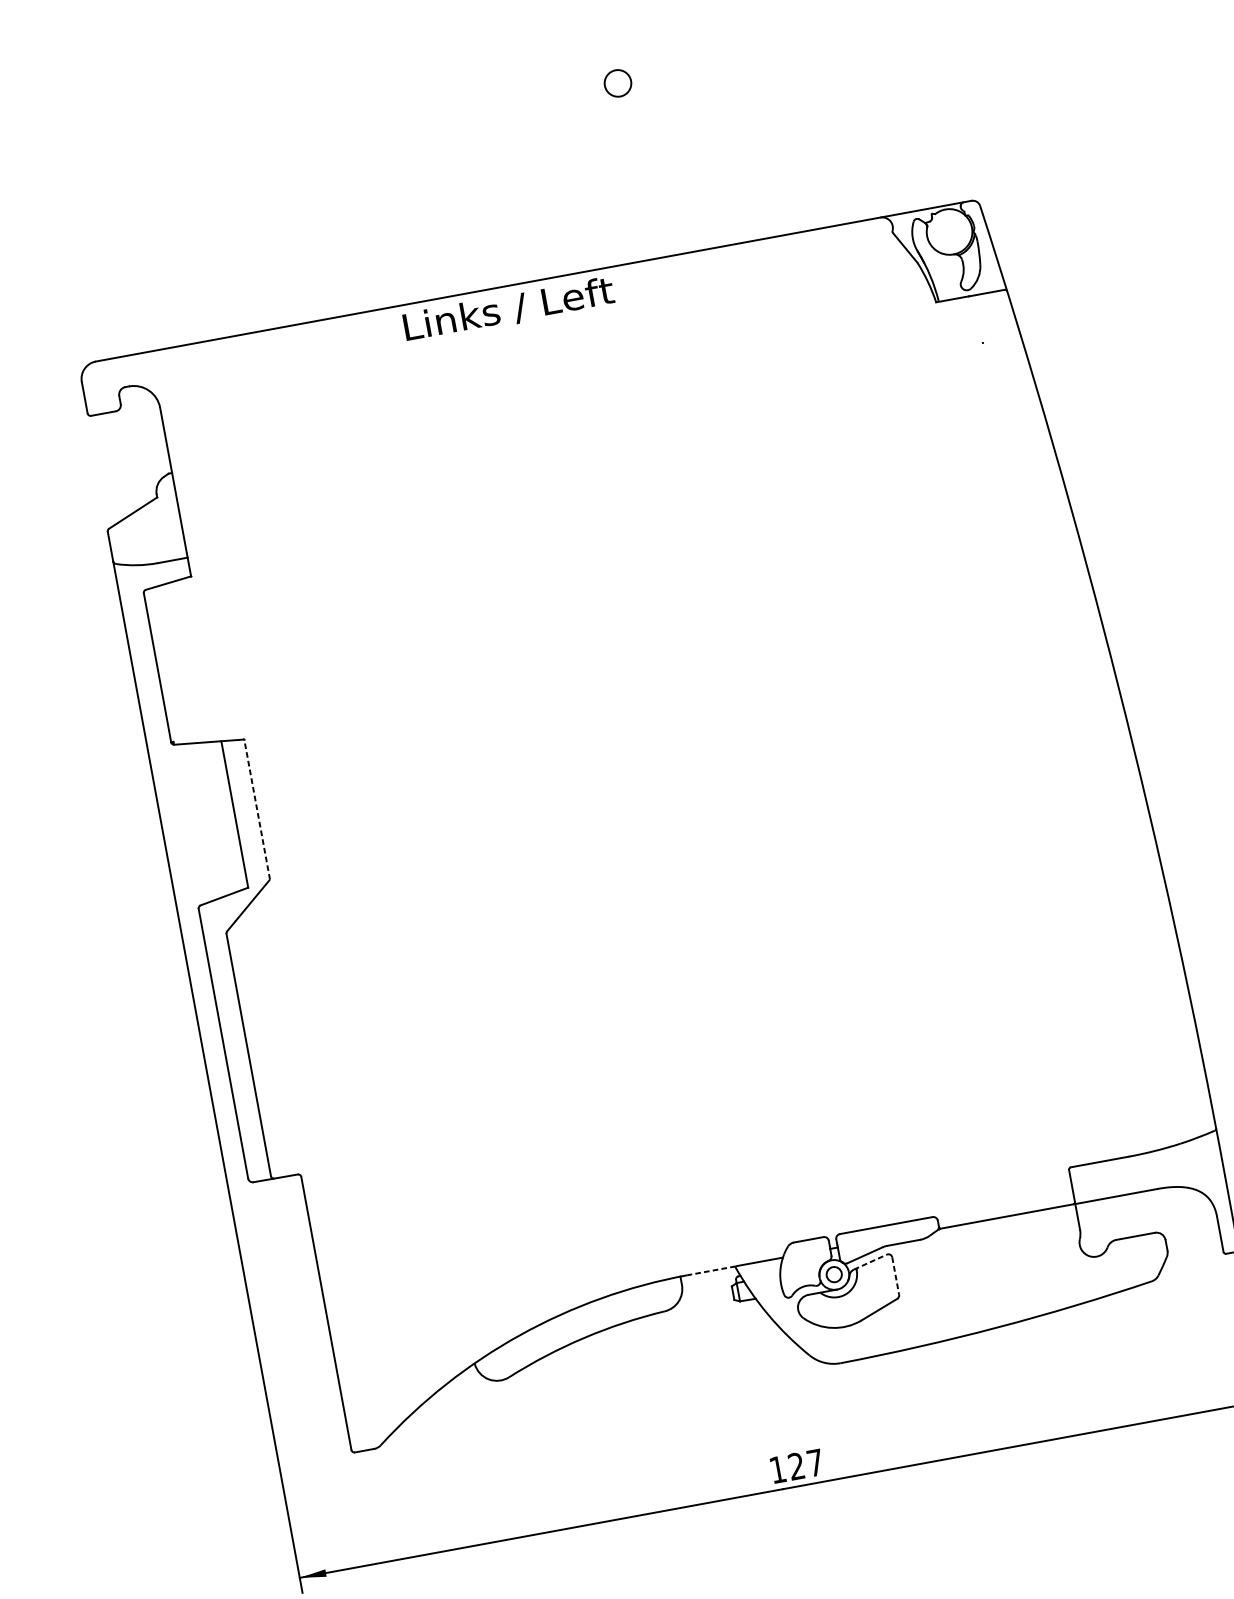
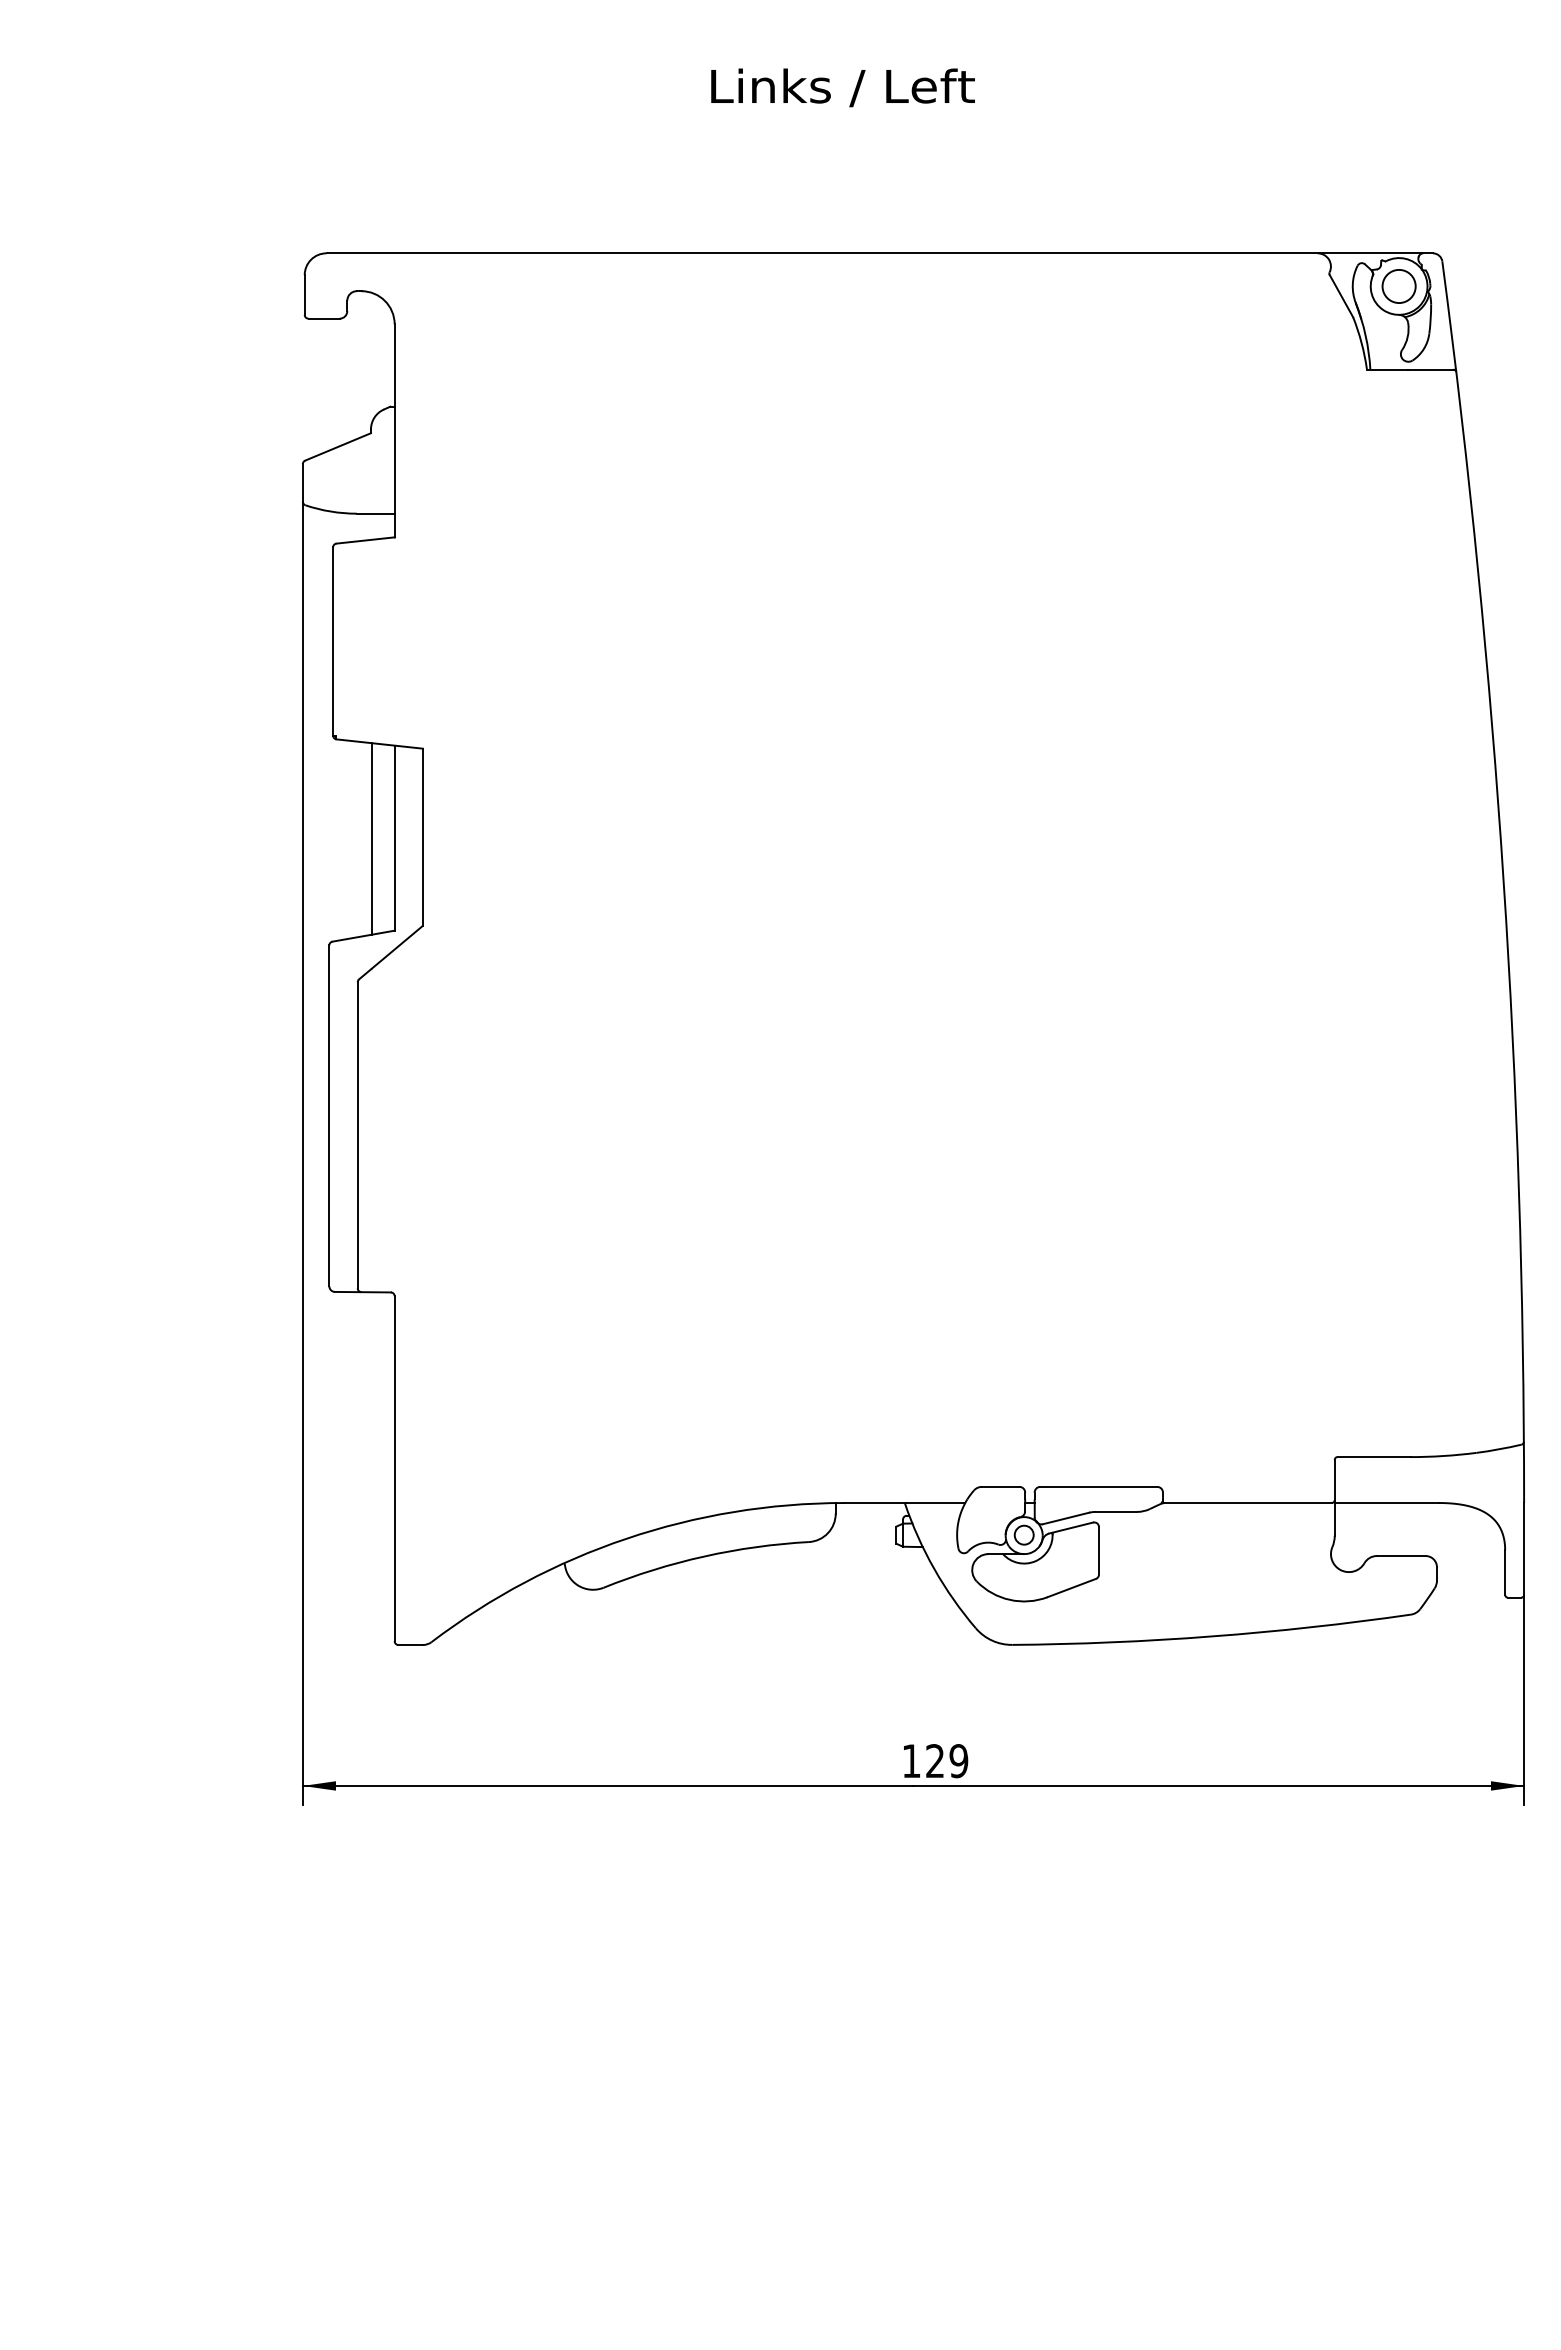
circle: (617, 83) -> (1398, 286), moved
text: (508, 309) -> (842, 87), moved
line: (257, 809) -> (423, 837), dashed -> solid
line: (217, 817) -> (372, 838), added
line: (870, 1262) -> (1071, 1528), dashed -> solid
line: (711, 1271) -> (874, 1503), dashed -> solid
line: (896, 1275) -> (1099, 1550), dashed -> solid
text: (815, 1463) -> (958, 1761), 127 -> 129

